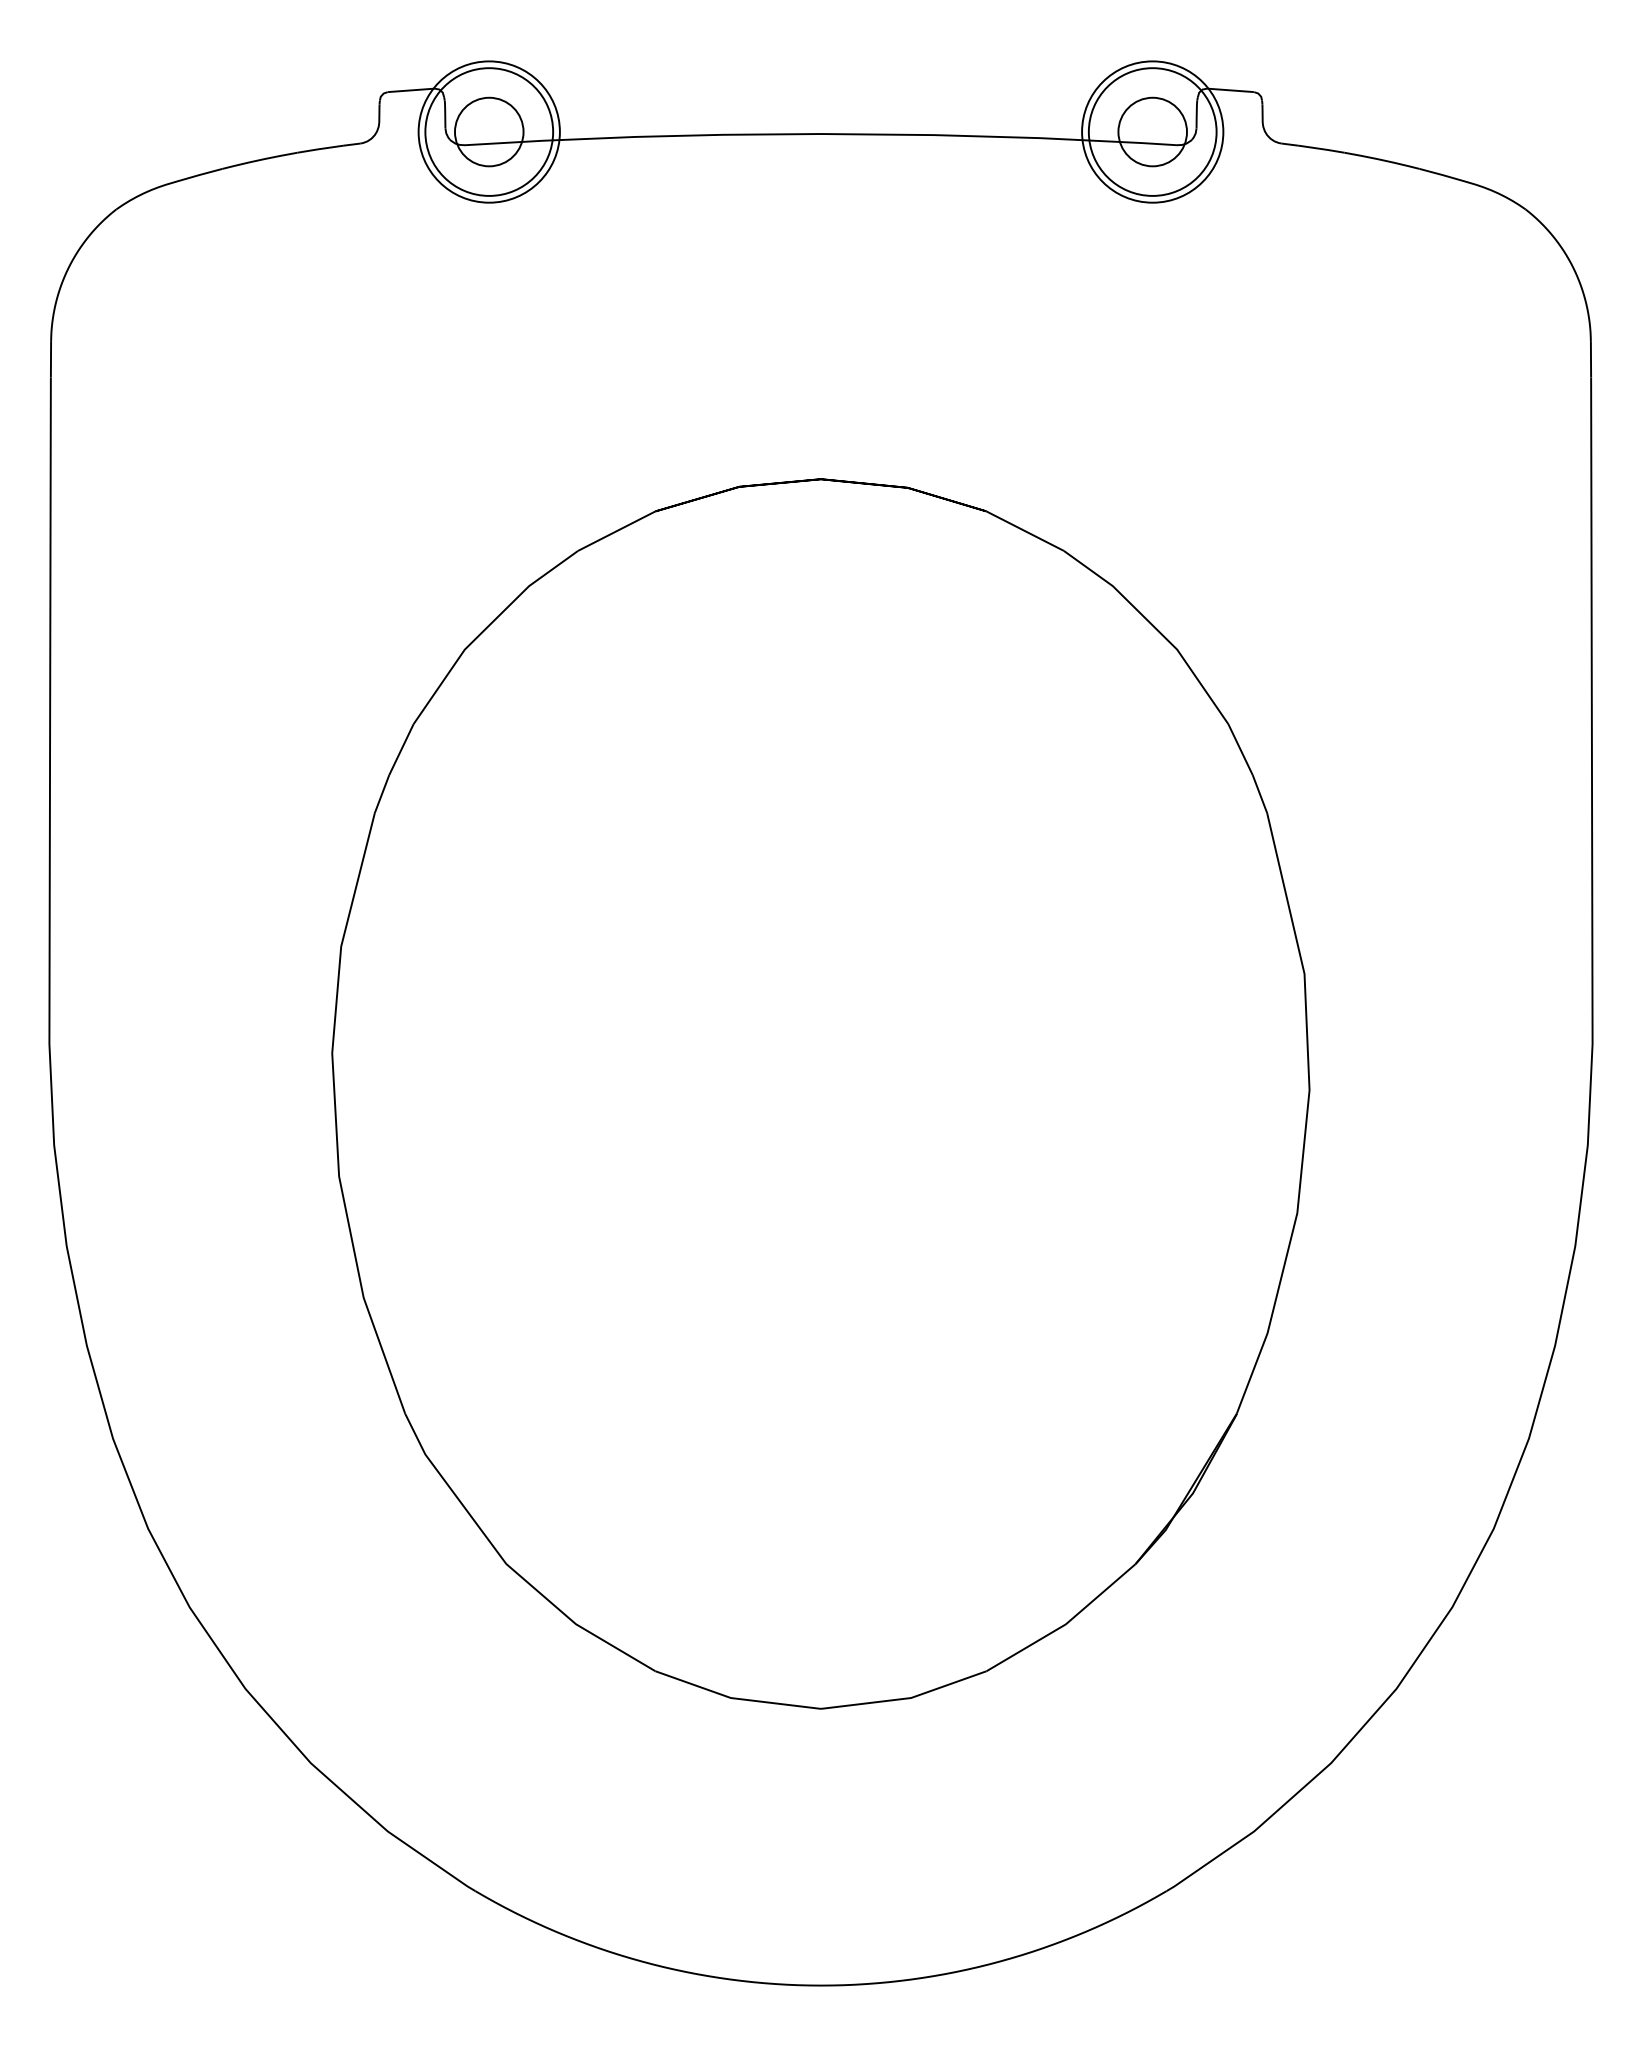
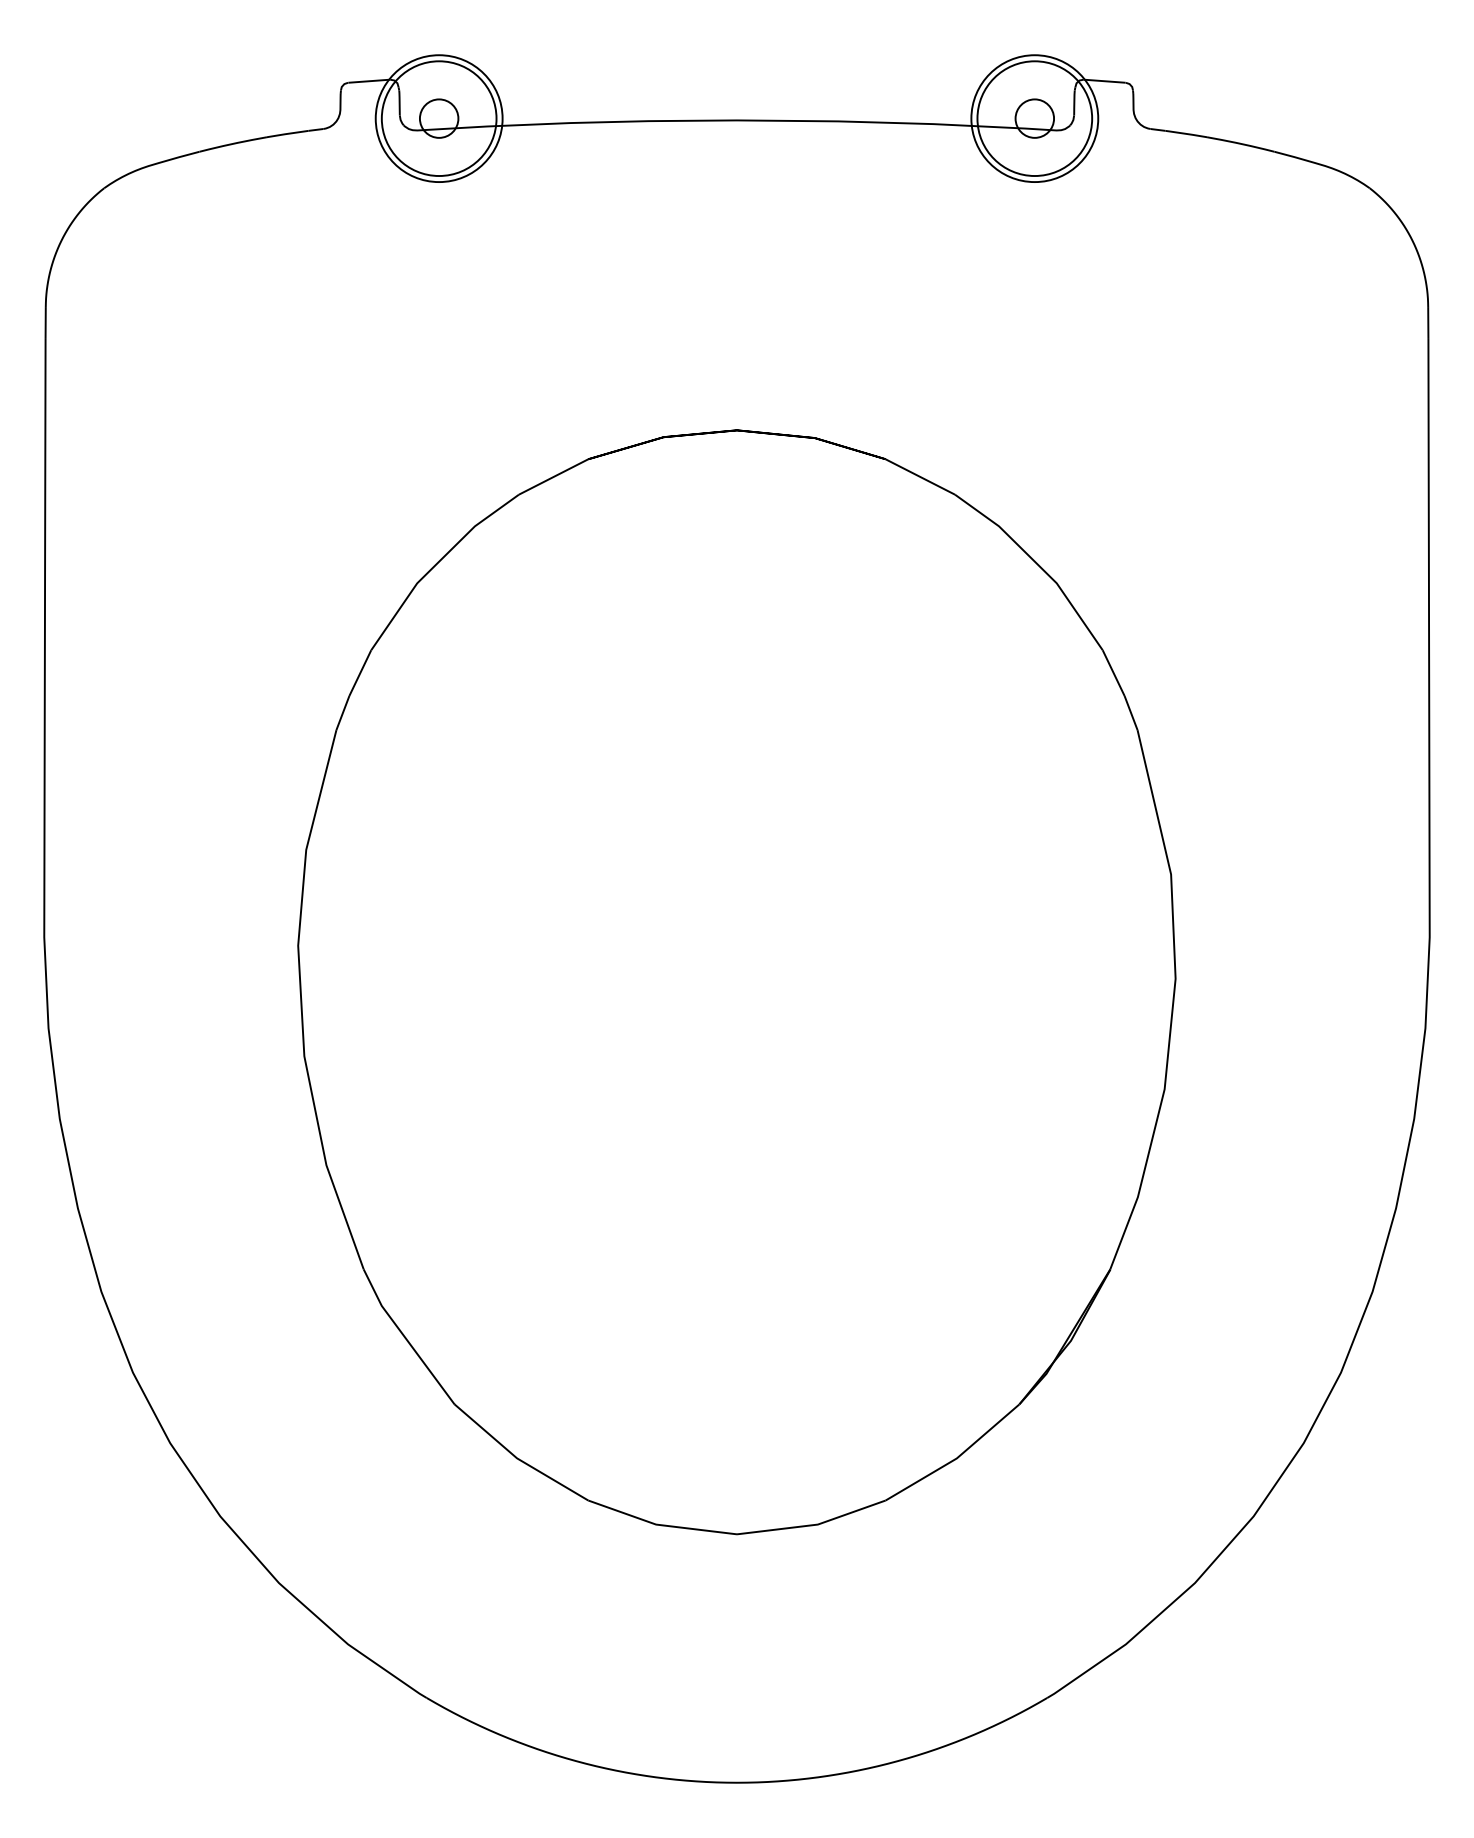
circle: (488, 131) -> (438, 118), size x0.62
circle: (1152, 131) -> (1034, 118), size x0.62

